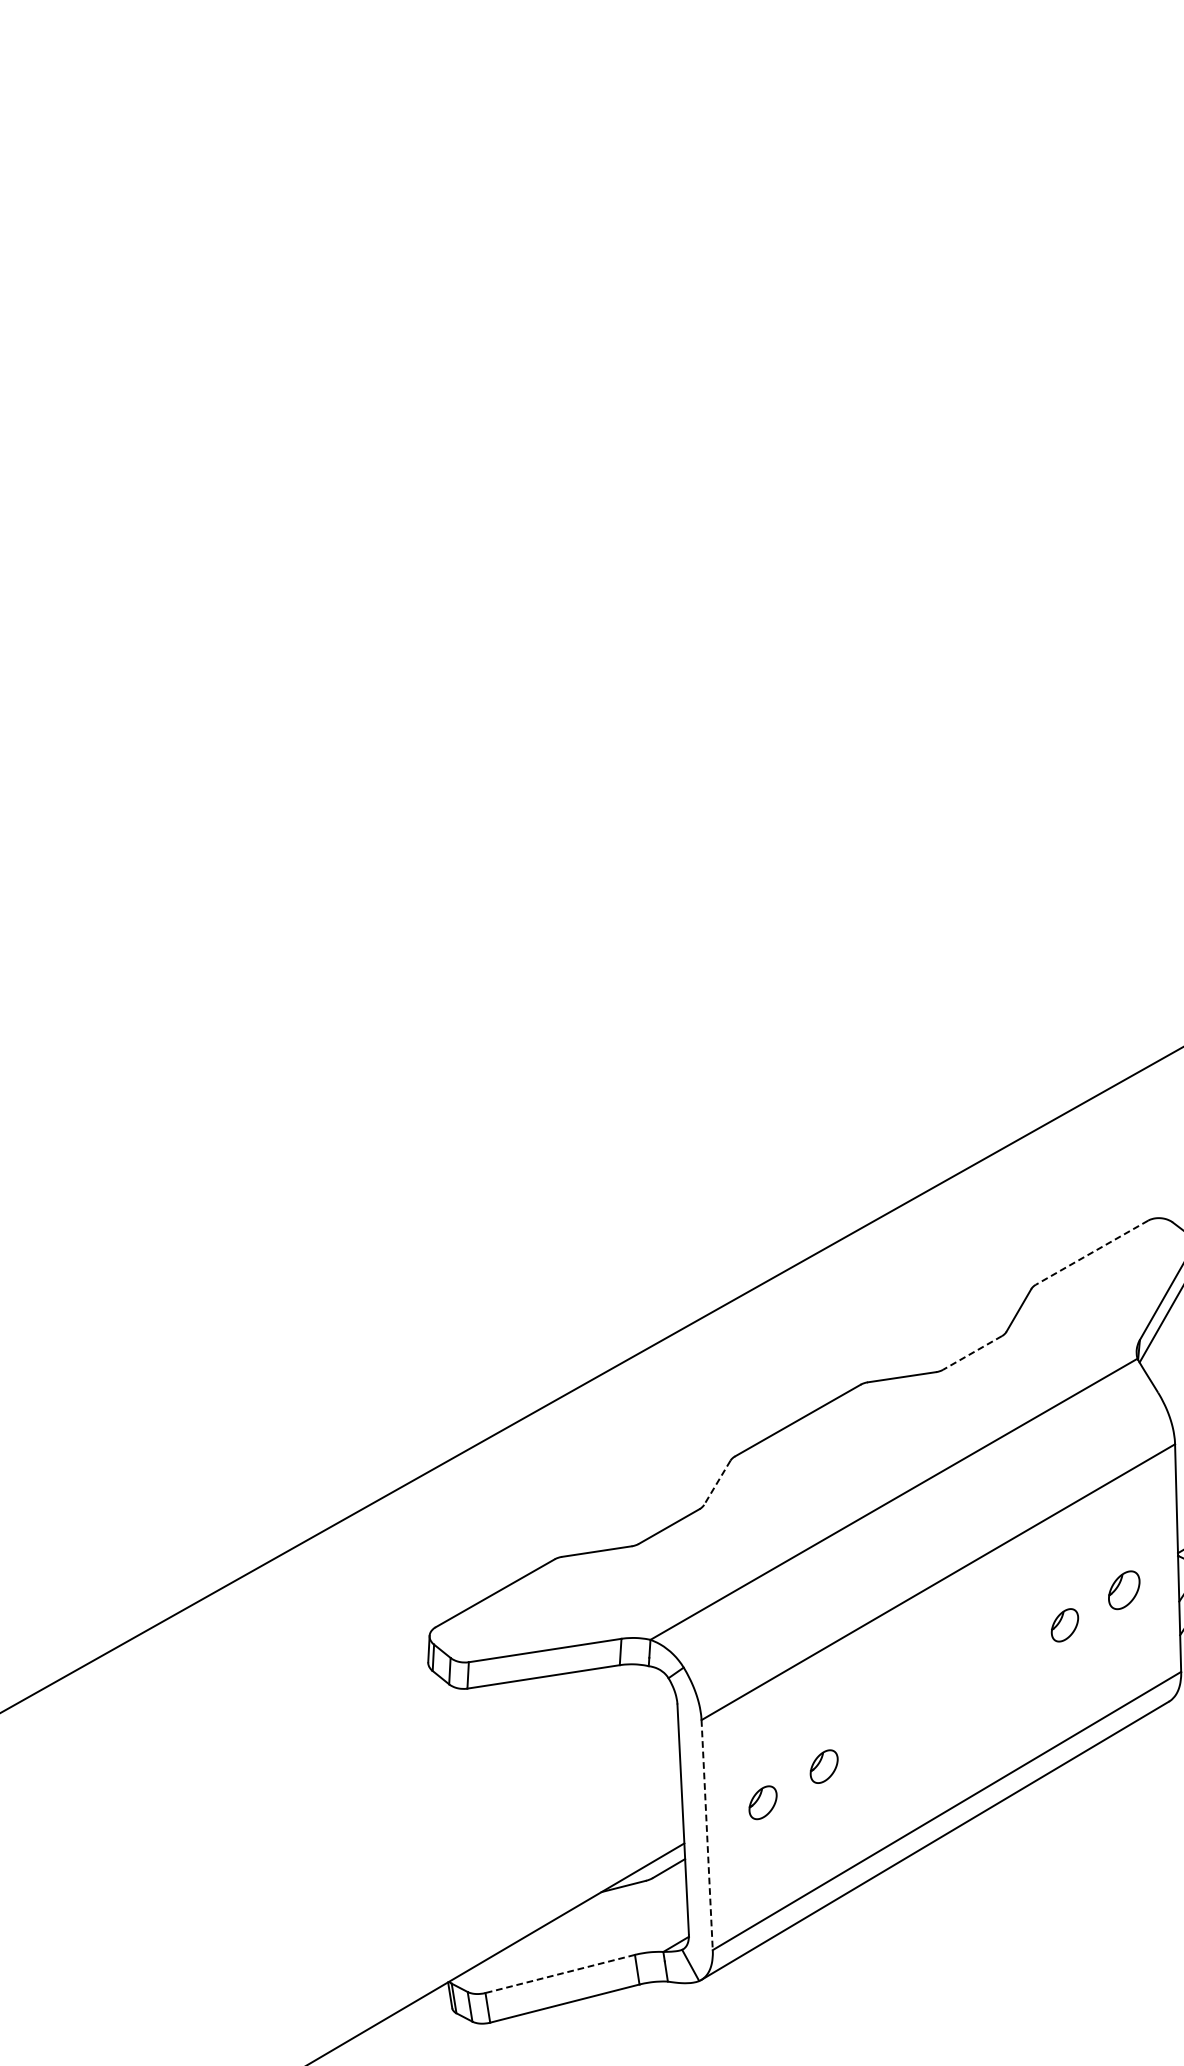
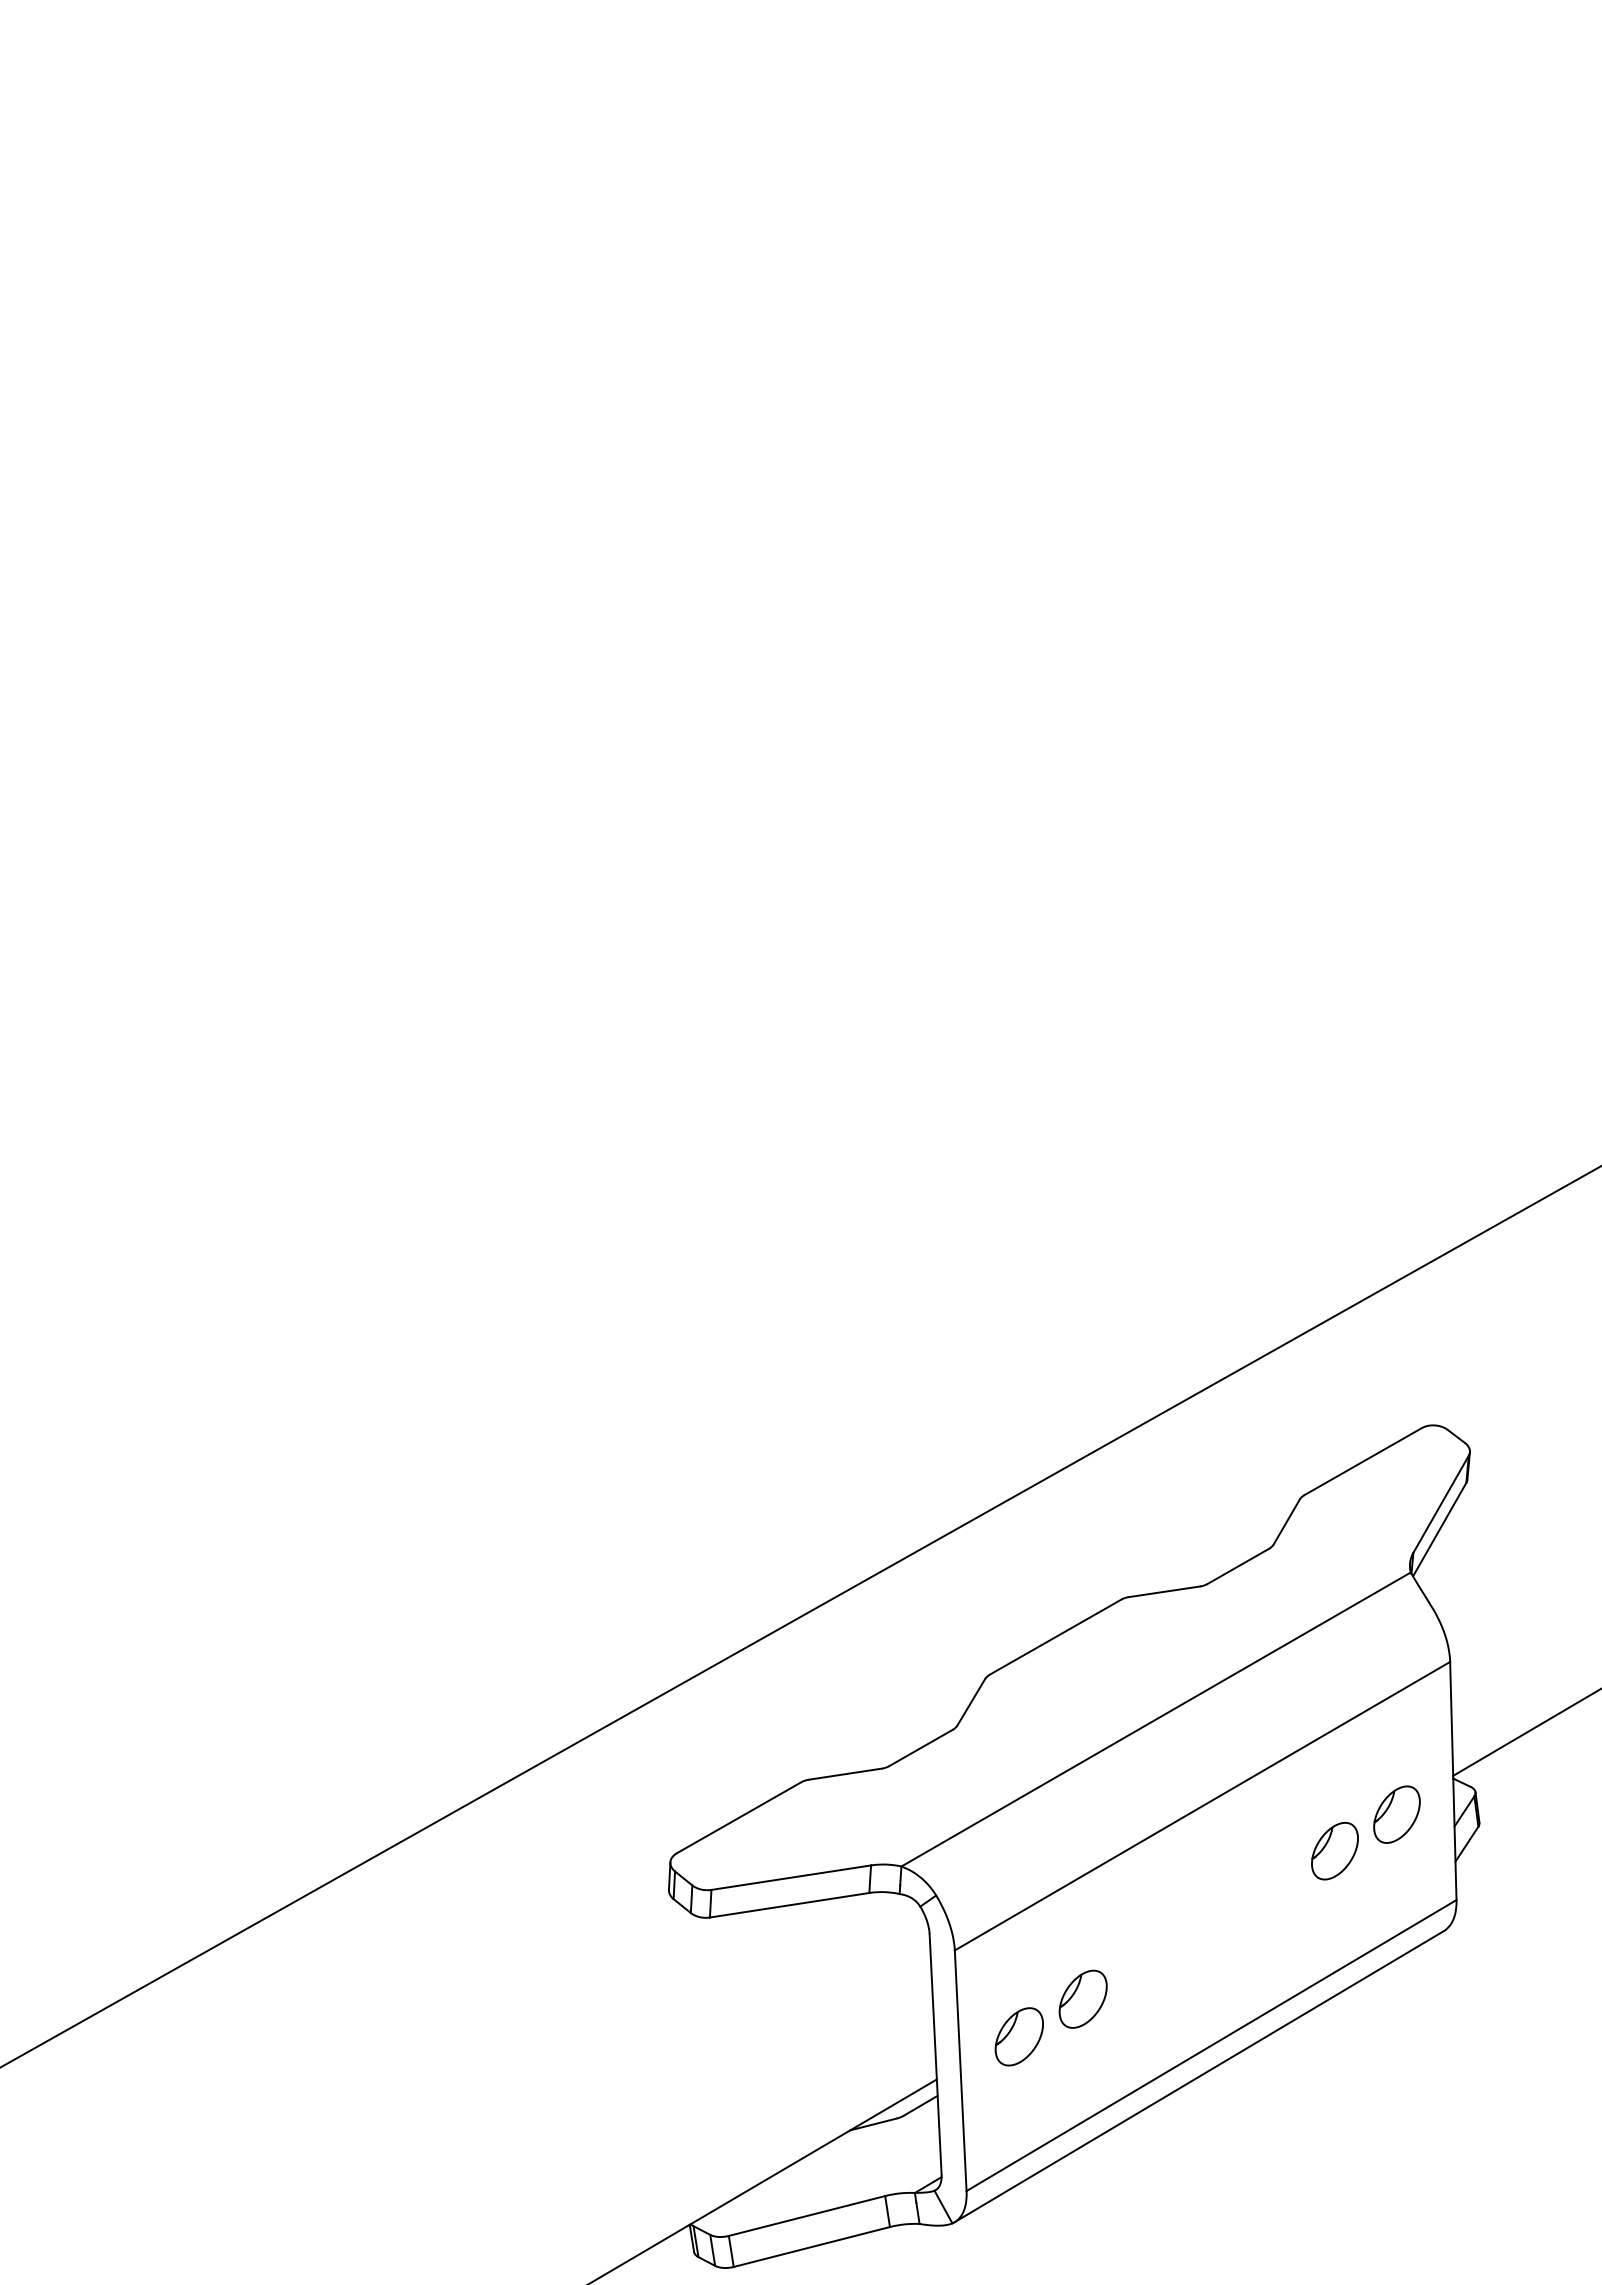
line: (1092, 1252) -> (1363, 1461), dashed -> solid
line: (971, 1353) -> (1237, 1566), dashed -> solid
line: (717, 1483) -> (971, 1702), dashed -> solid
part: (1123, 1590) -> (1396, 1814), size x1.43
part: (1064, 1625) -> (1334, 1851), size x1.67
part: (823, 1766) -> (1082, 1998), size x1.67
part: (762, 1802) -> (1018, 2036), size x1.67
line: (706, 1835) -> (960, 2071), dashed -> solid
line: (560, 1973) -> (807, 2215), dashed -> solid

